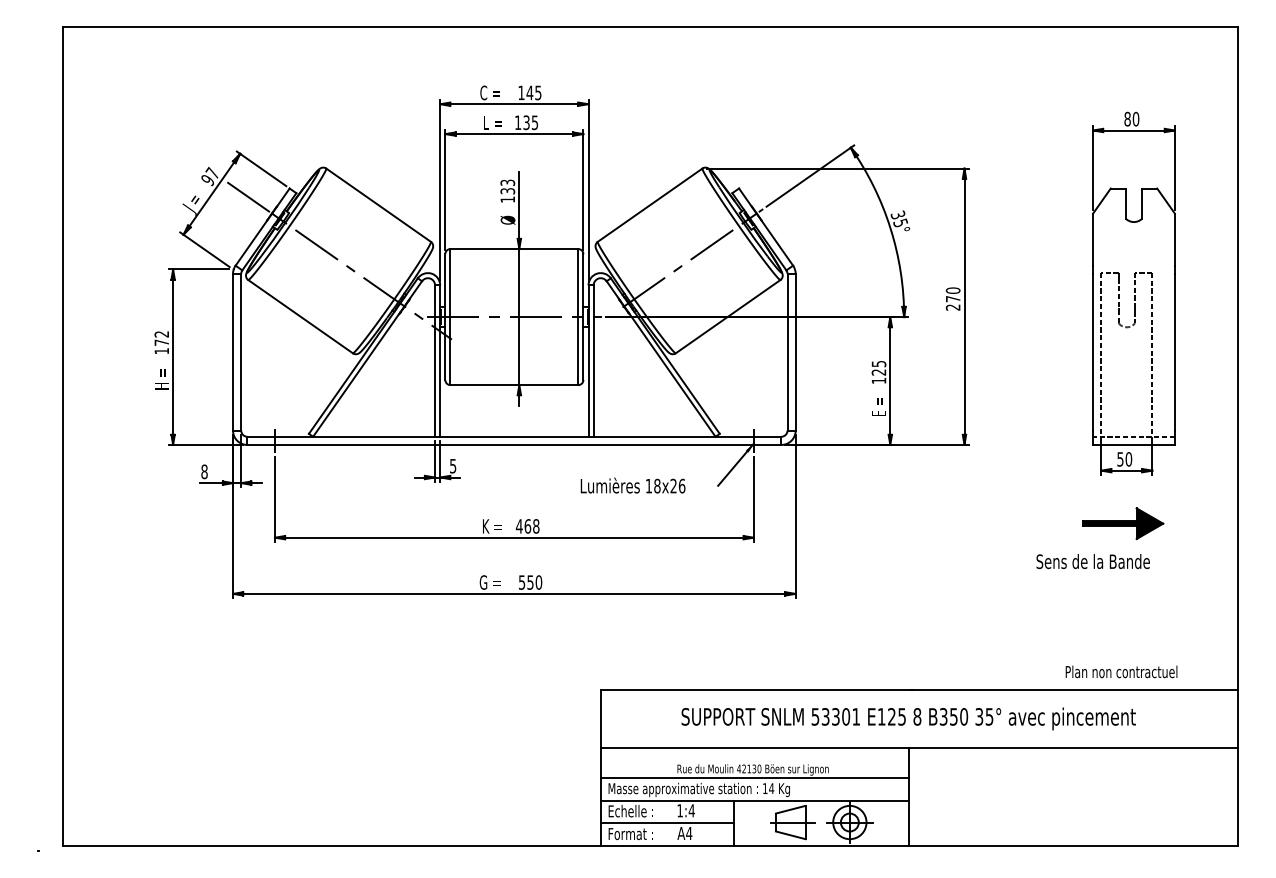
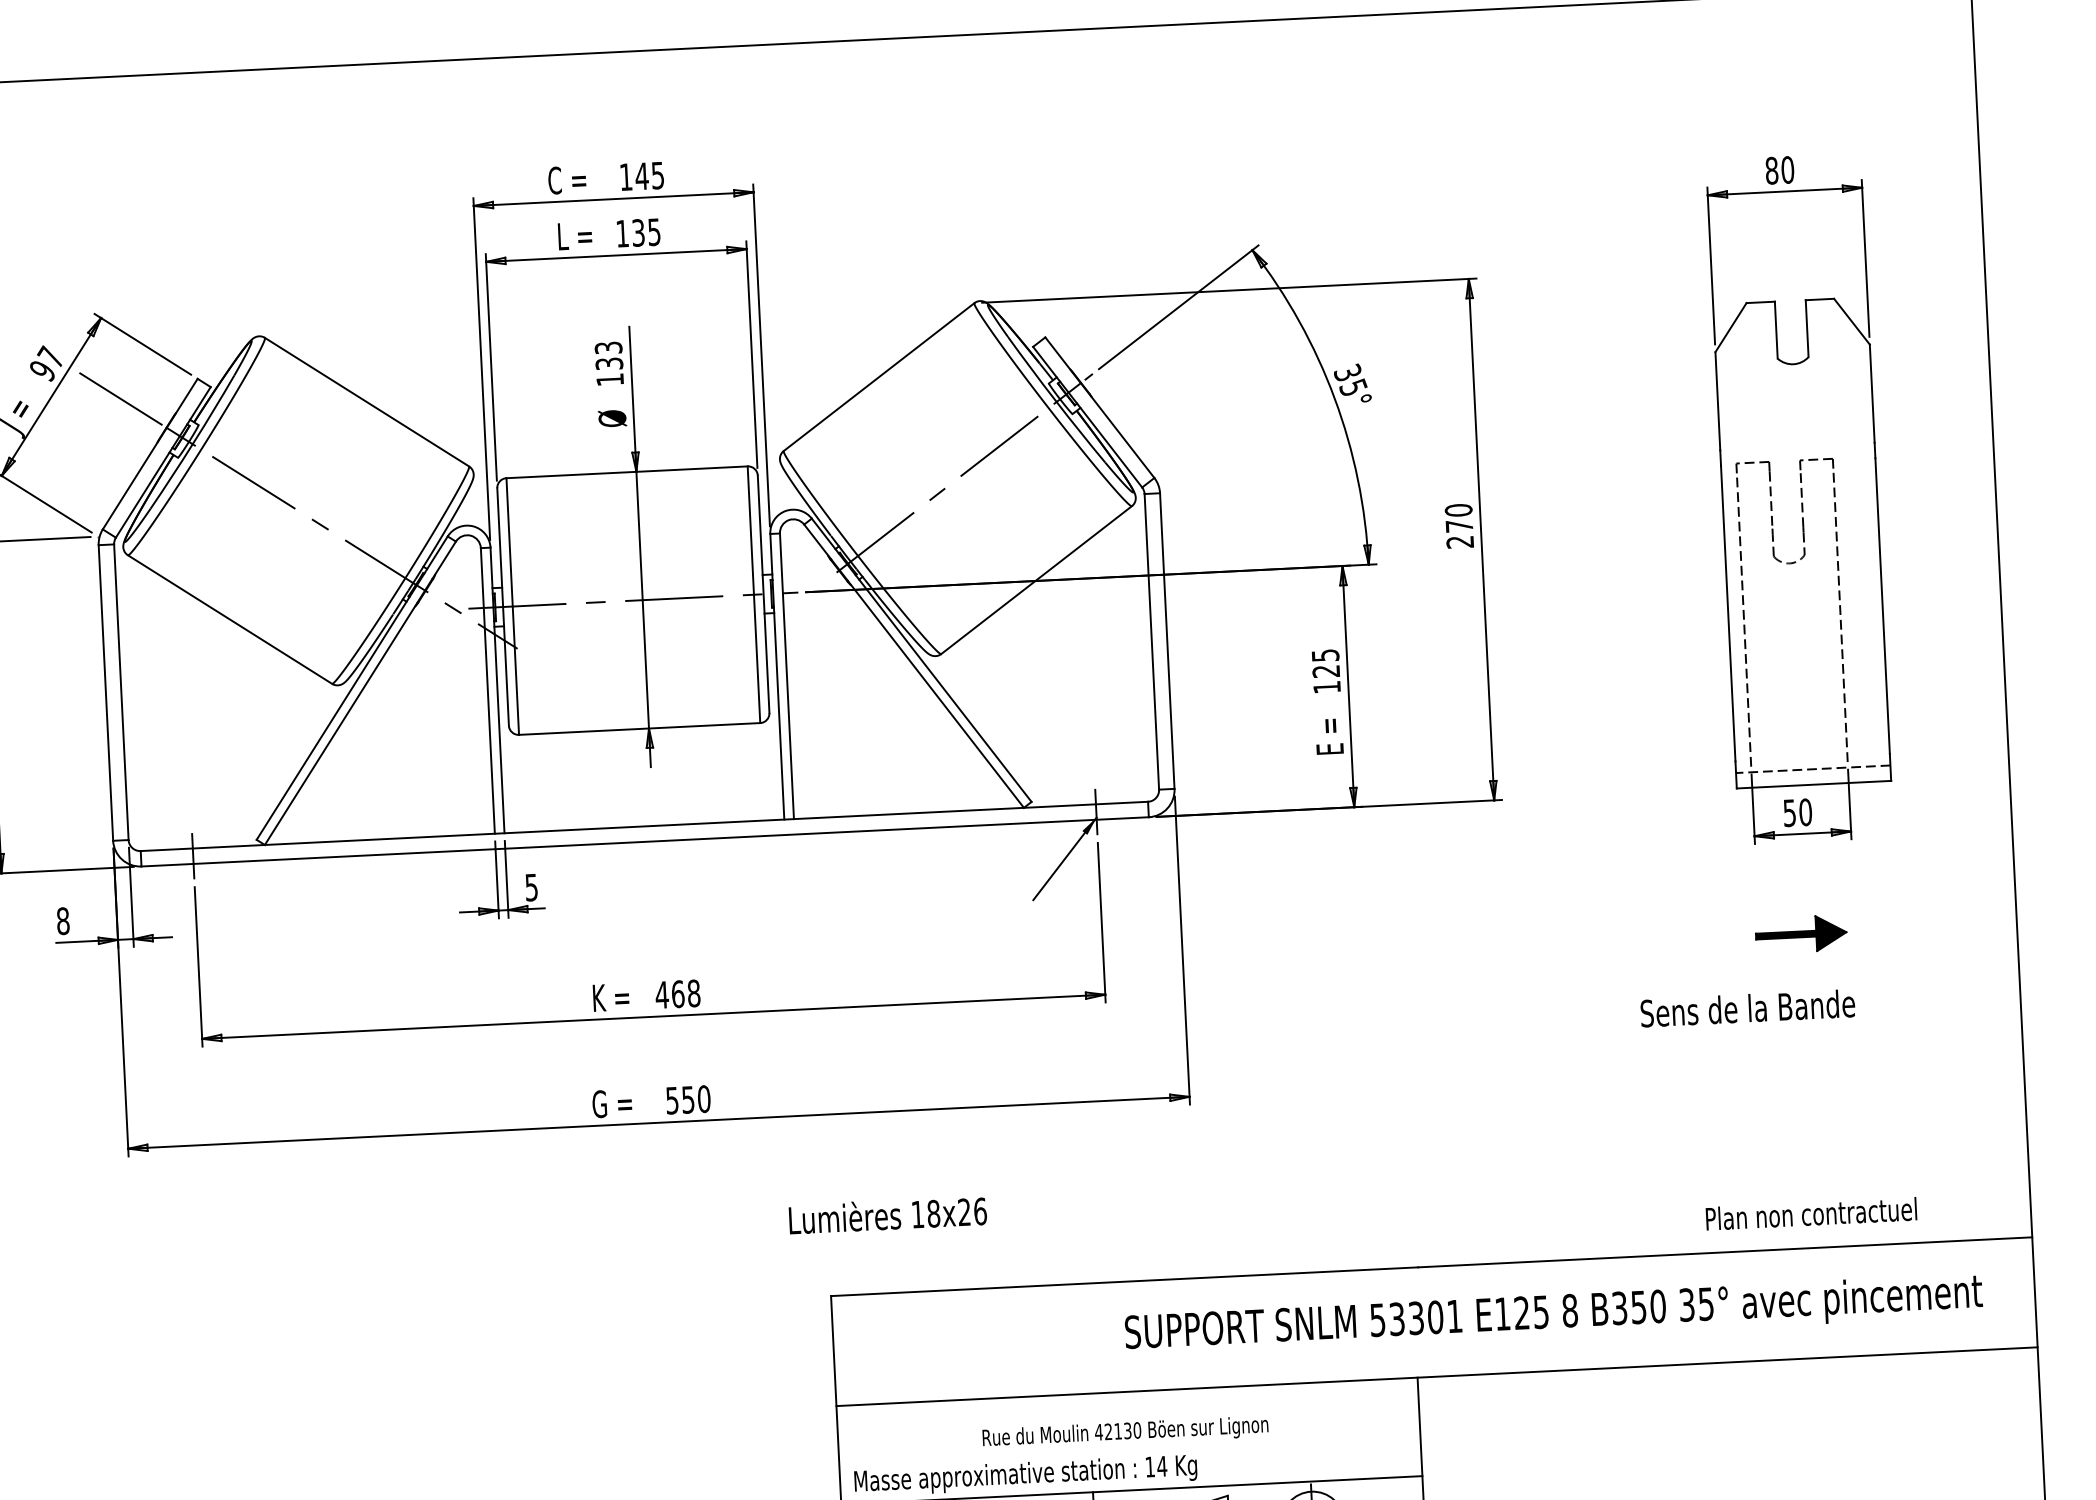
text: (632, 485) -> (886, 1214), moved
part: (1123, 523) -> (1801, 933), size x0.6
text: (908, 718) -> (1553, 1314), moved
line: (754, 778) -> (1128, 1448), removed

